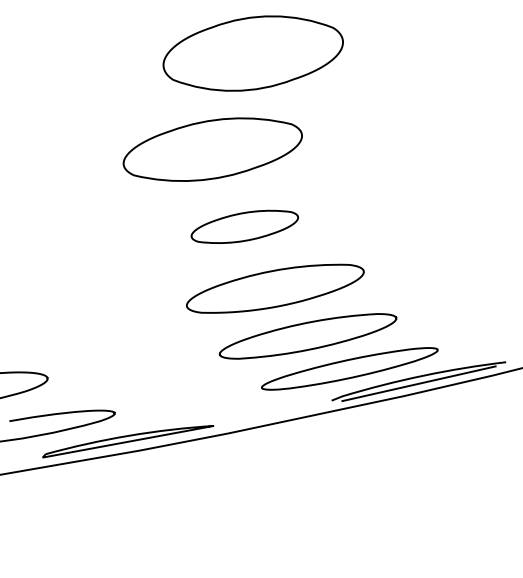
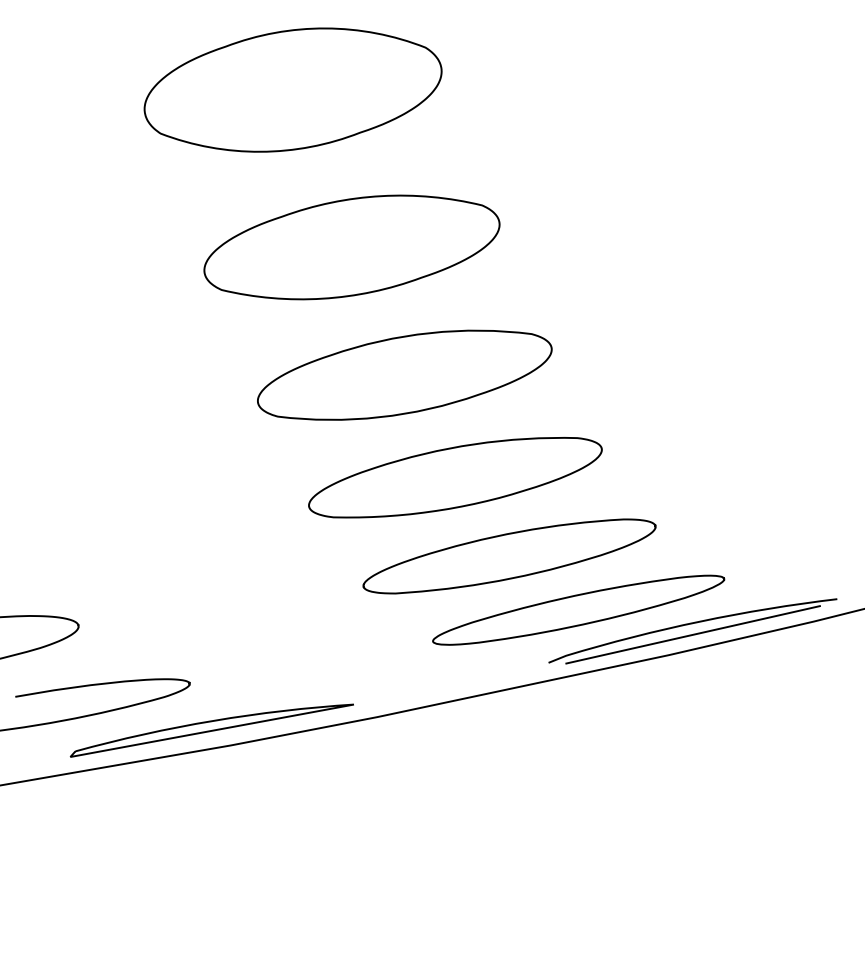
part: (252, 53) -> (291, 89), moved
part: (244, 226) -> (404, 374), size x1.67

